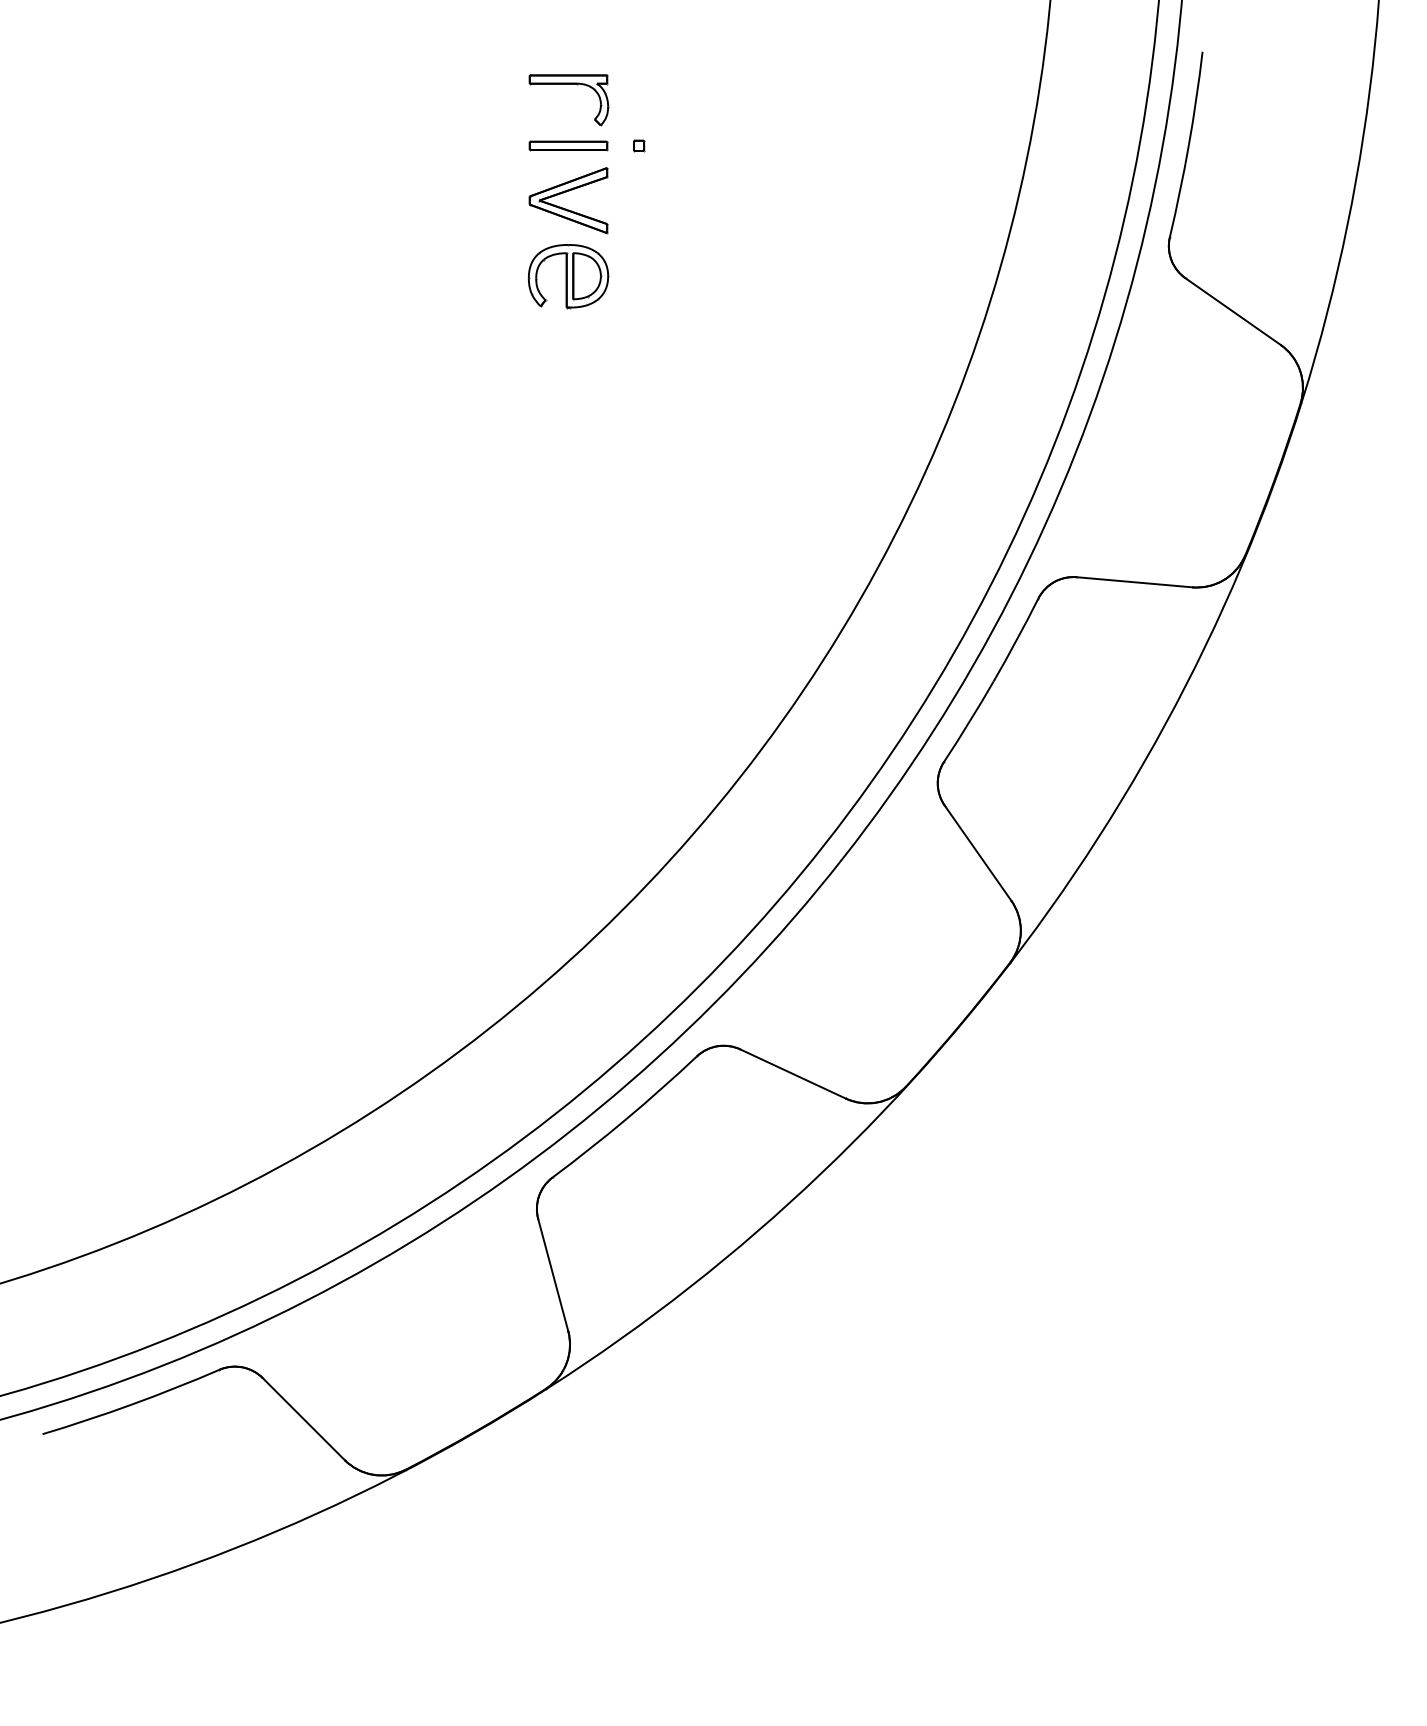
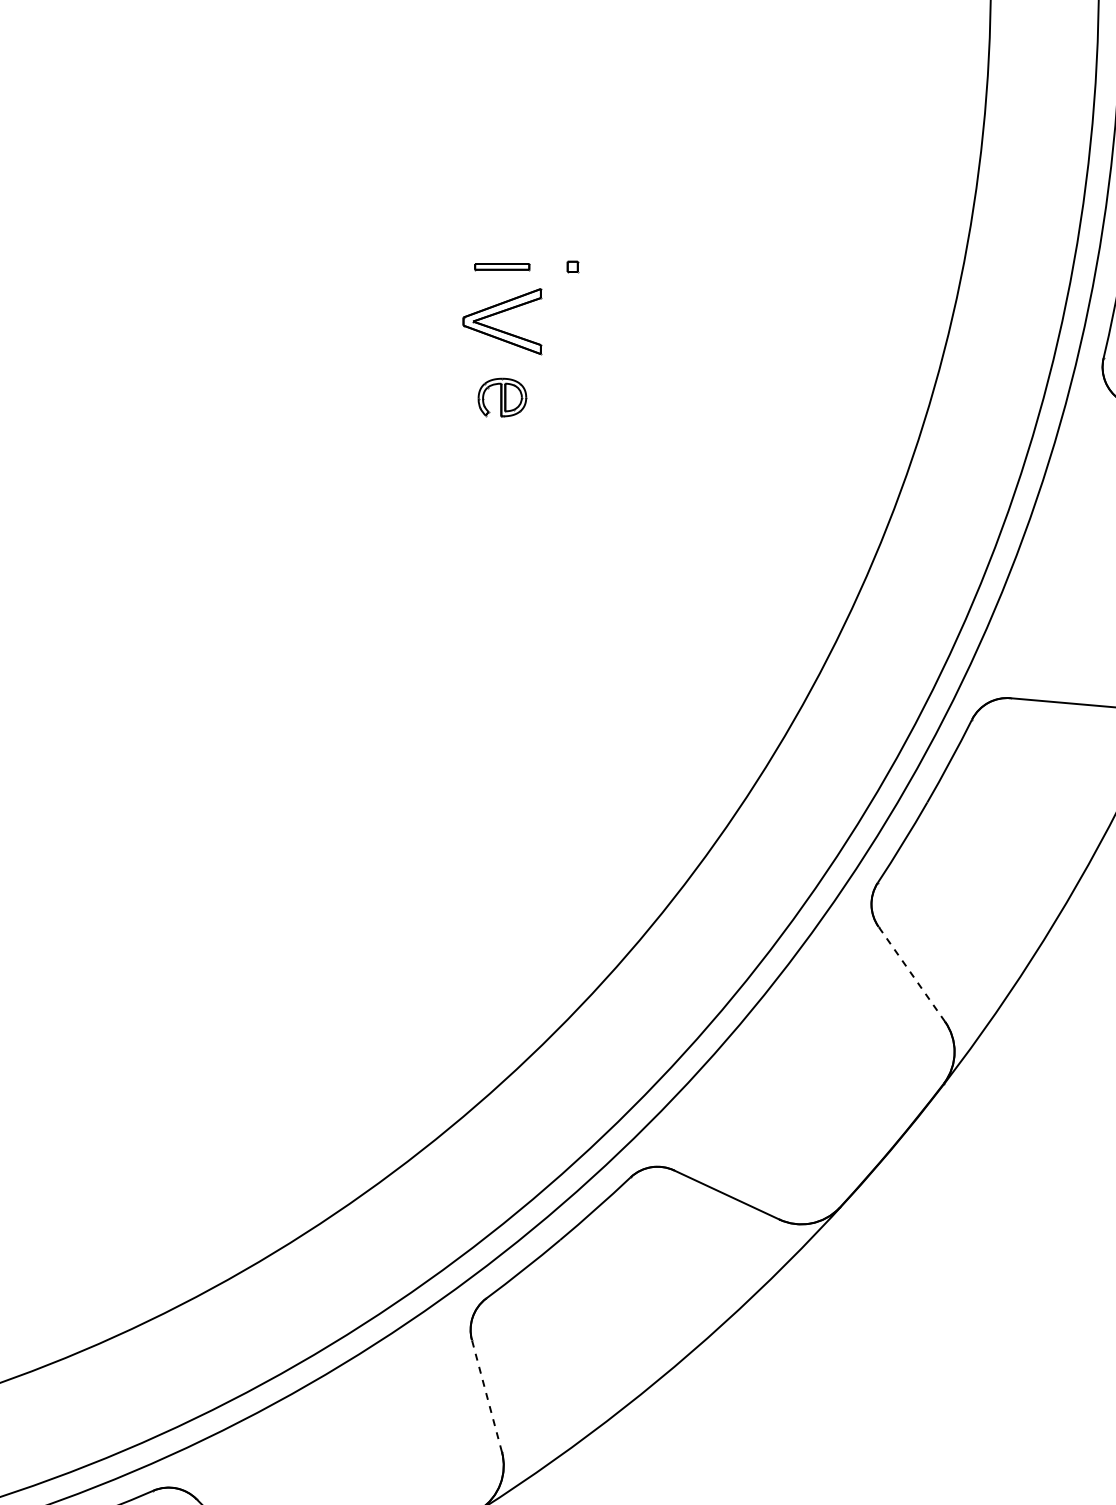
part: (568, 84) -> (502, 205), removed
part: (568, 145) -> (502, 266), size x0.7
part: (568, 276) -> (502, 397), size x0.6
line: (977, 852) -> (911, 973), solid -> dashed
line: (553, 1274) -> (487, 1395), solid -> dashed

